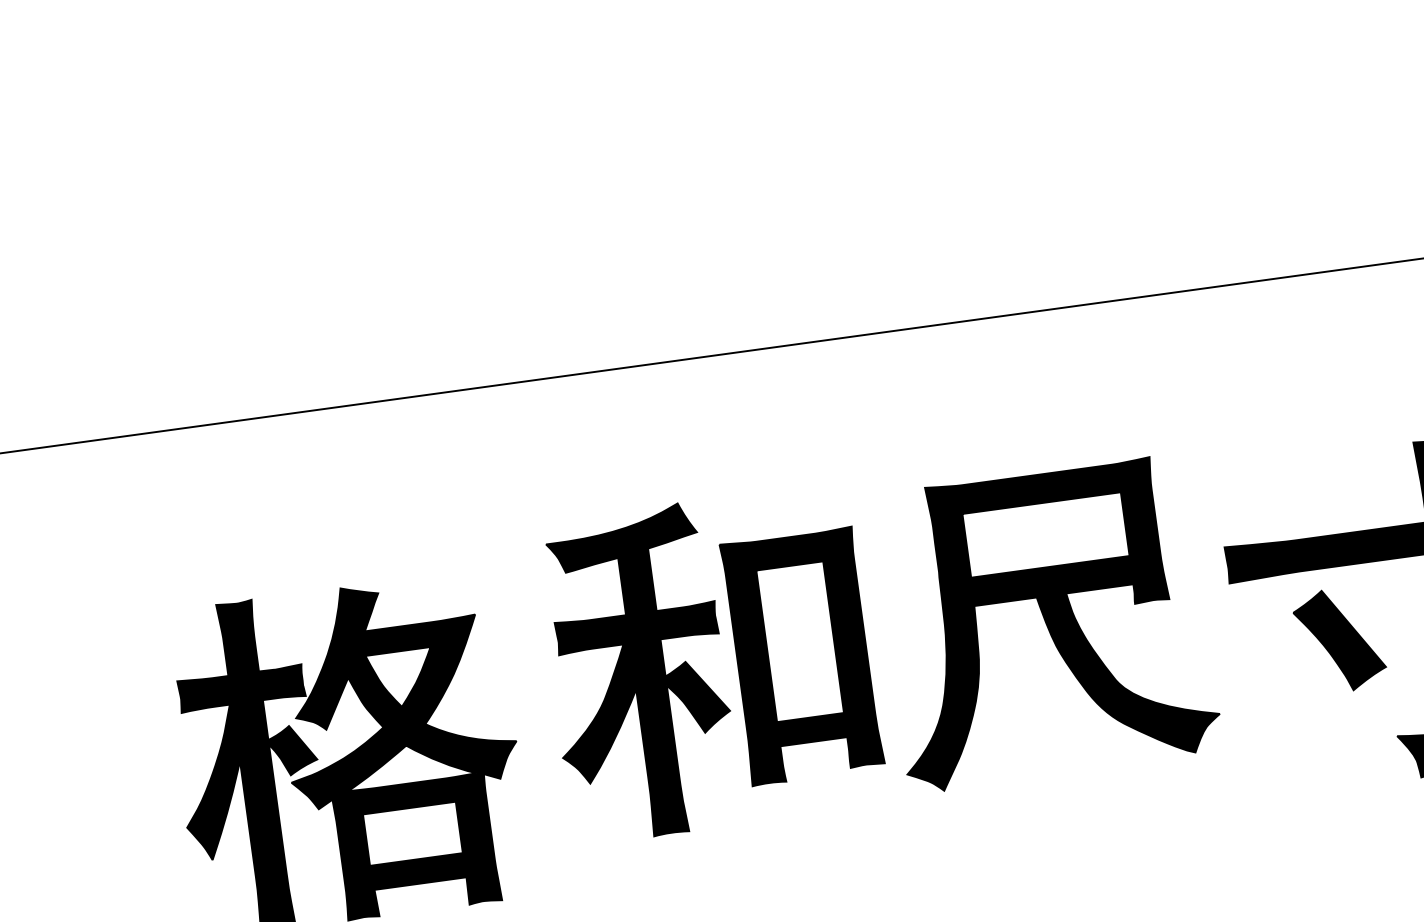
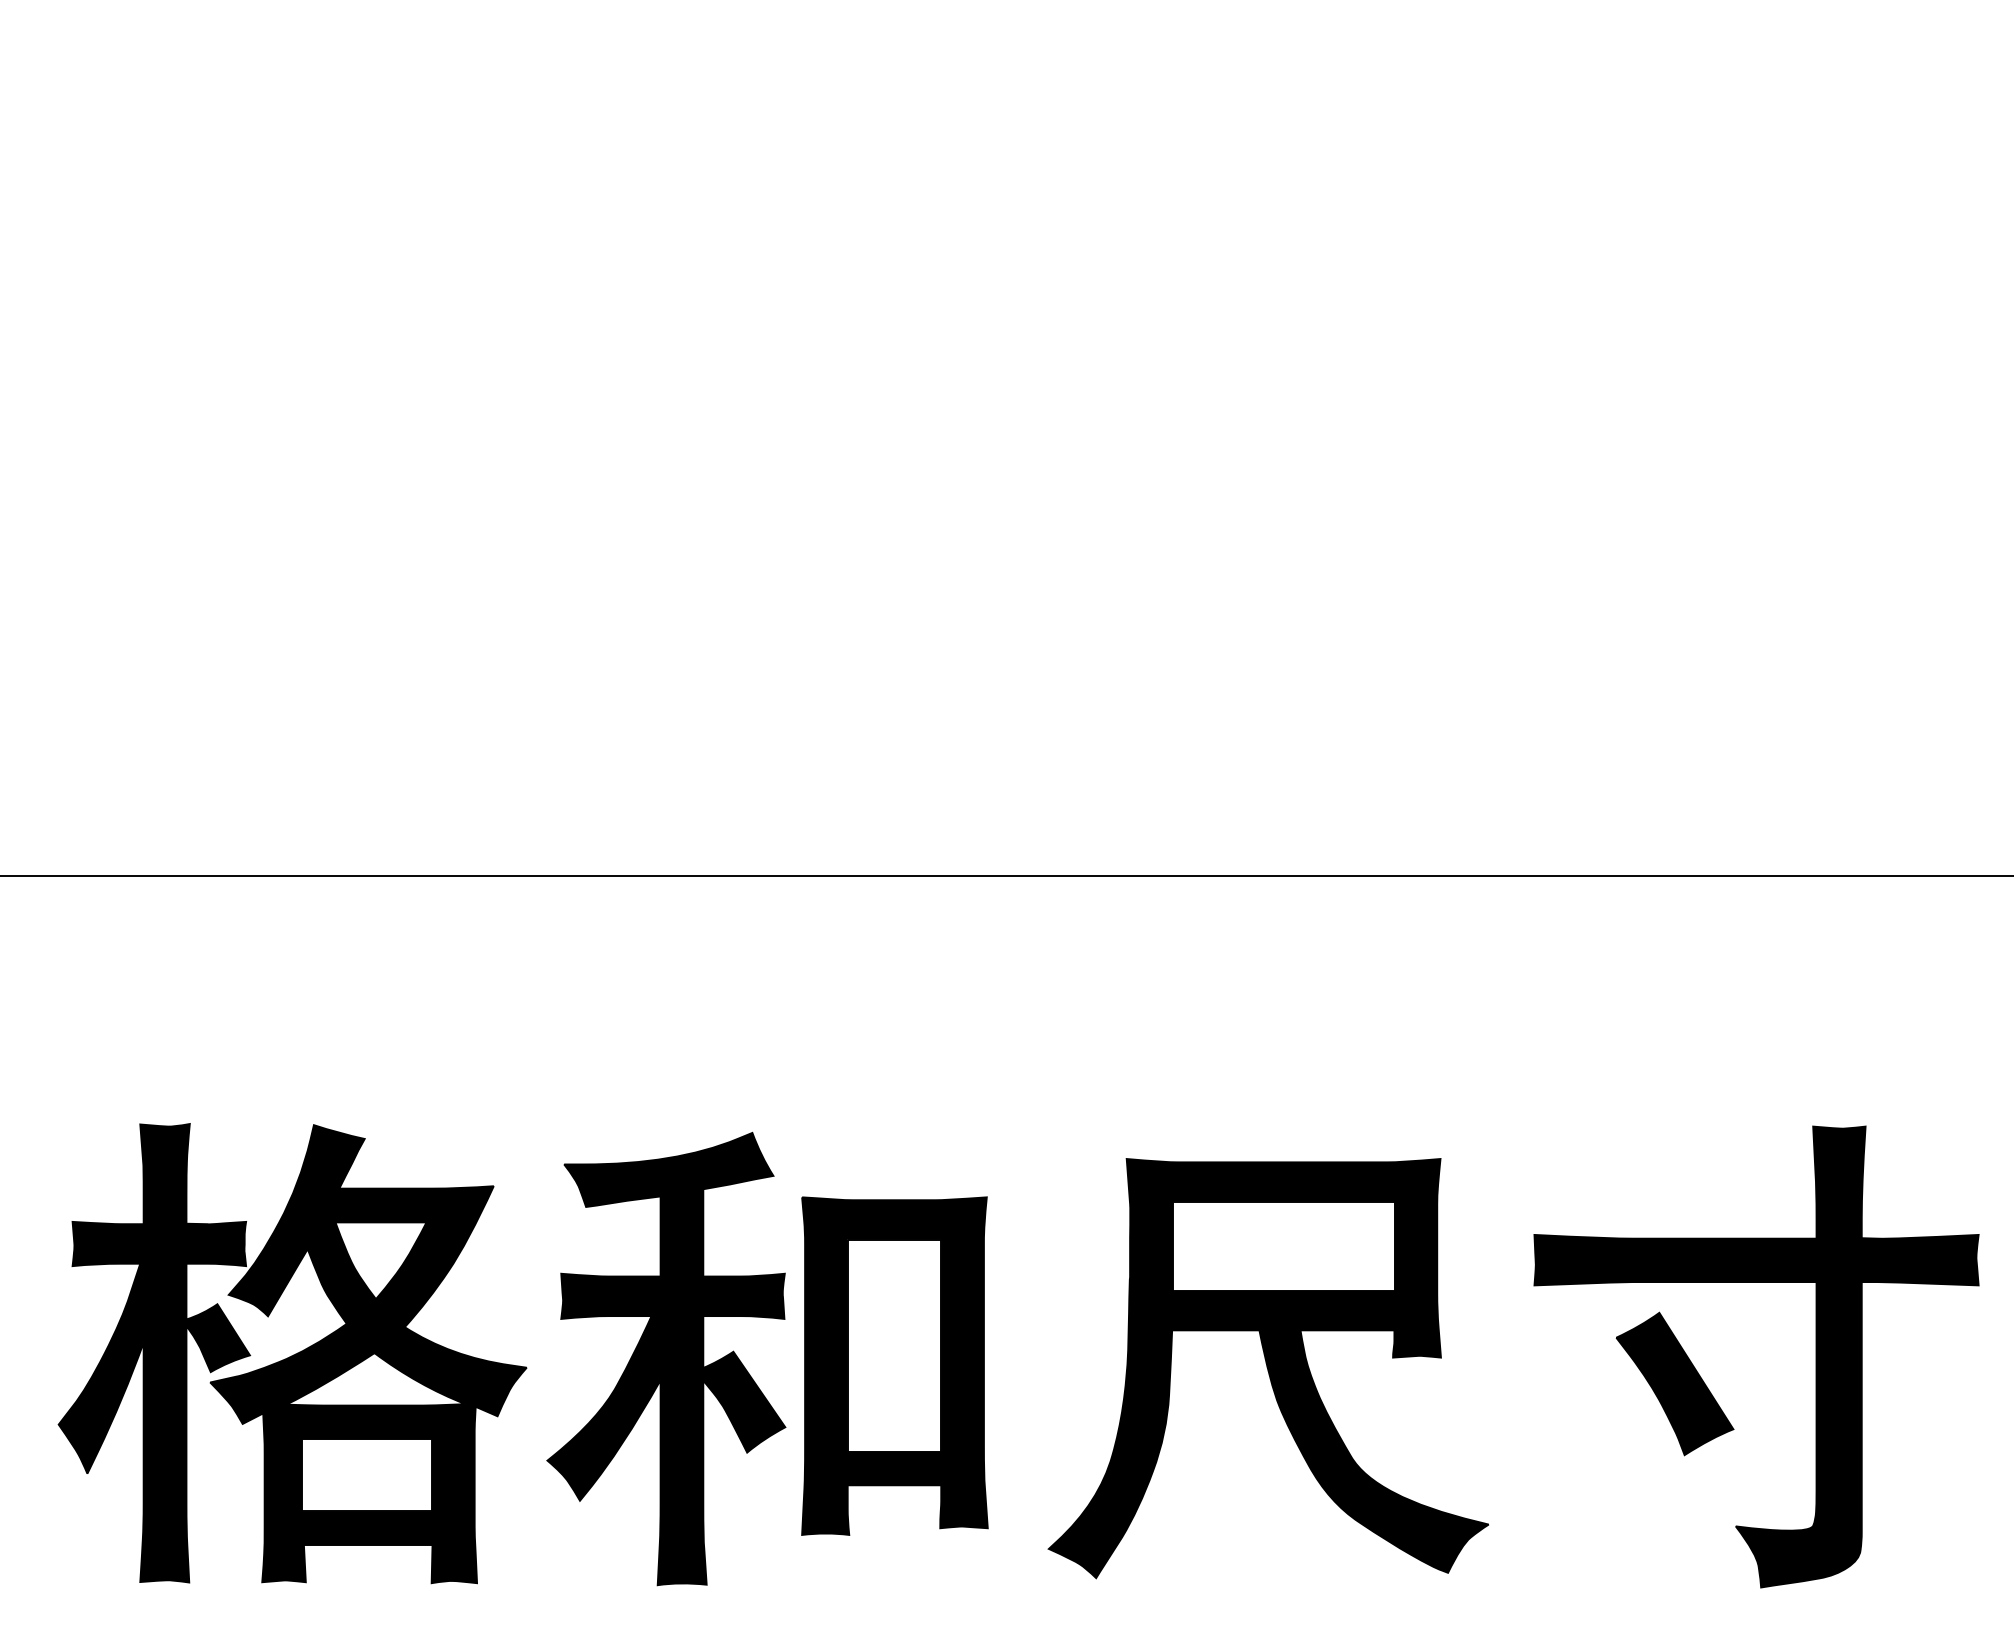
part: (1046, 623) -> (1267, 1368), moved
part: (698, 674) -> (748, 1371), moved

